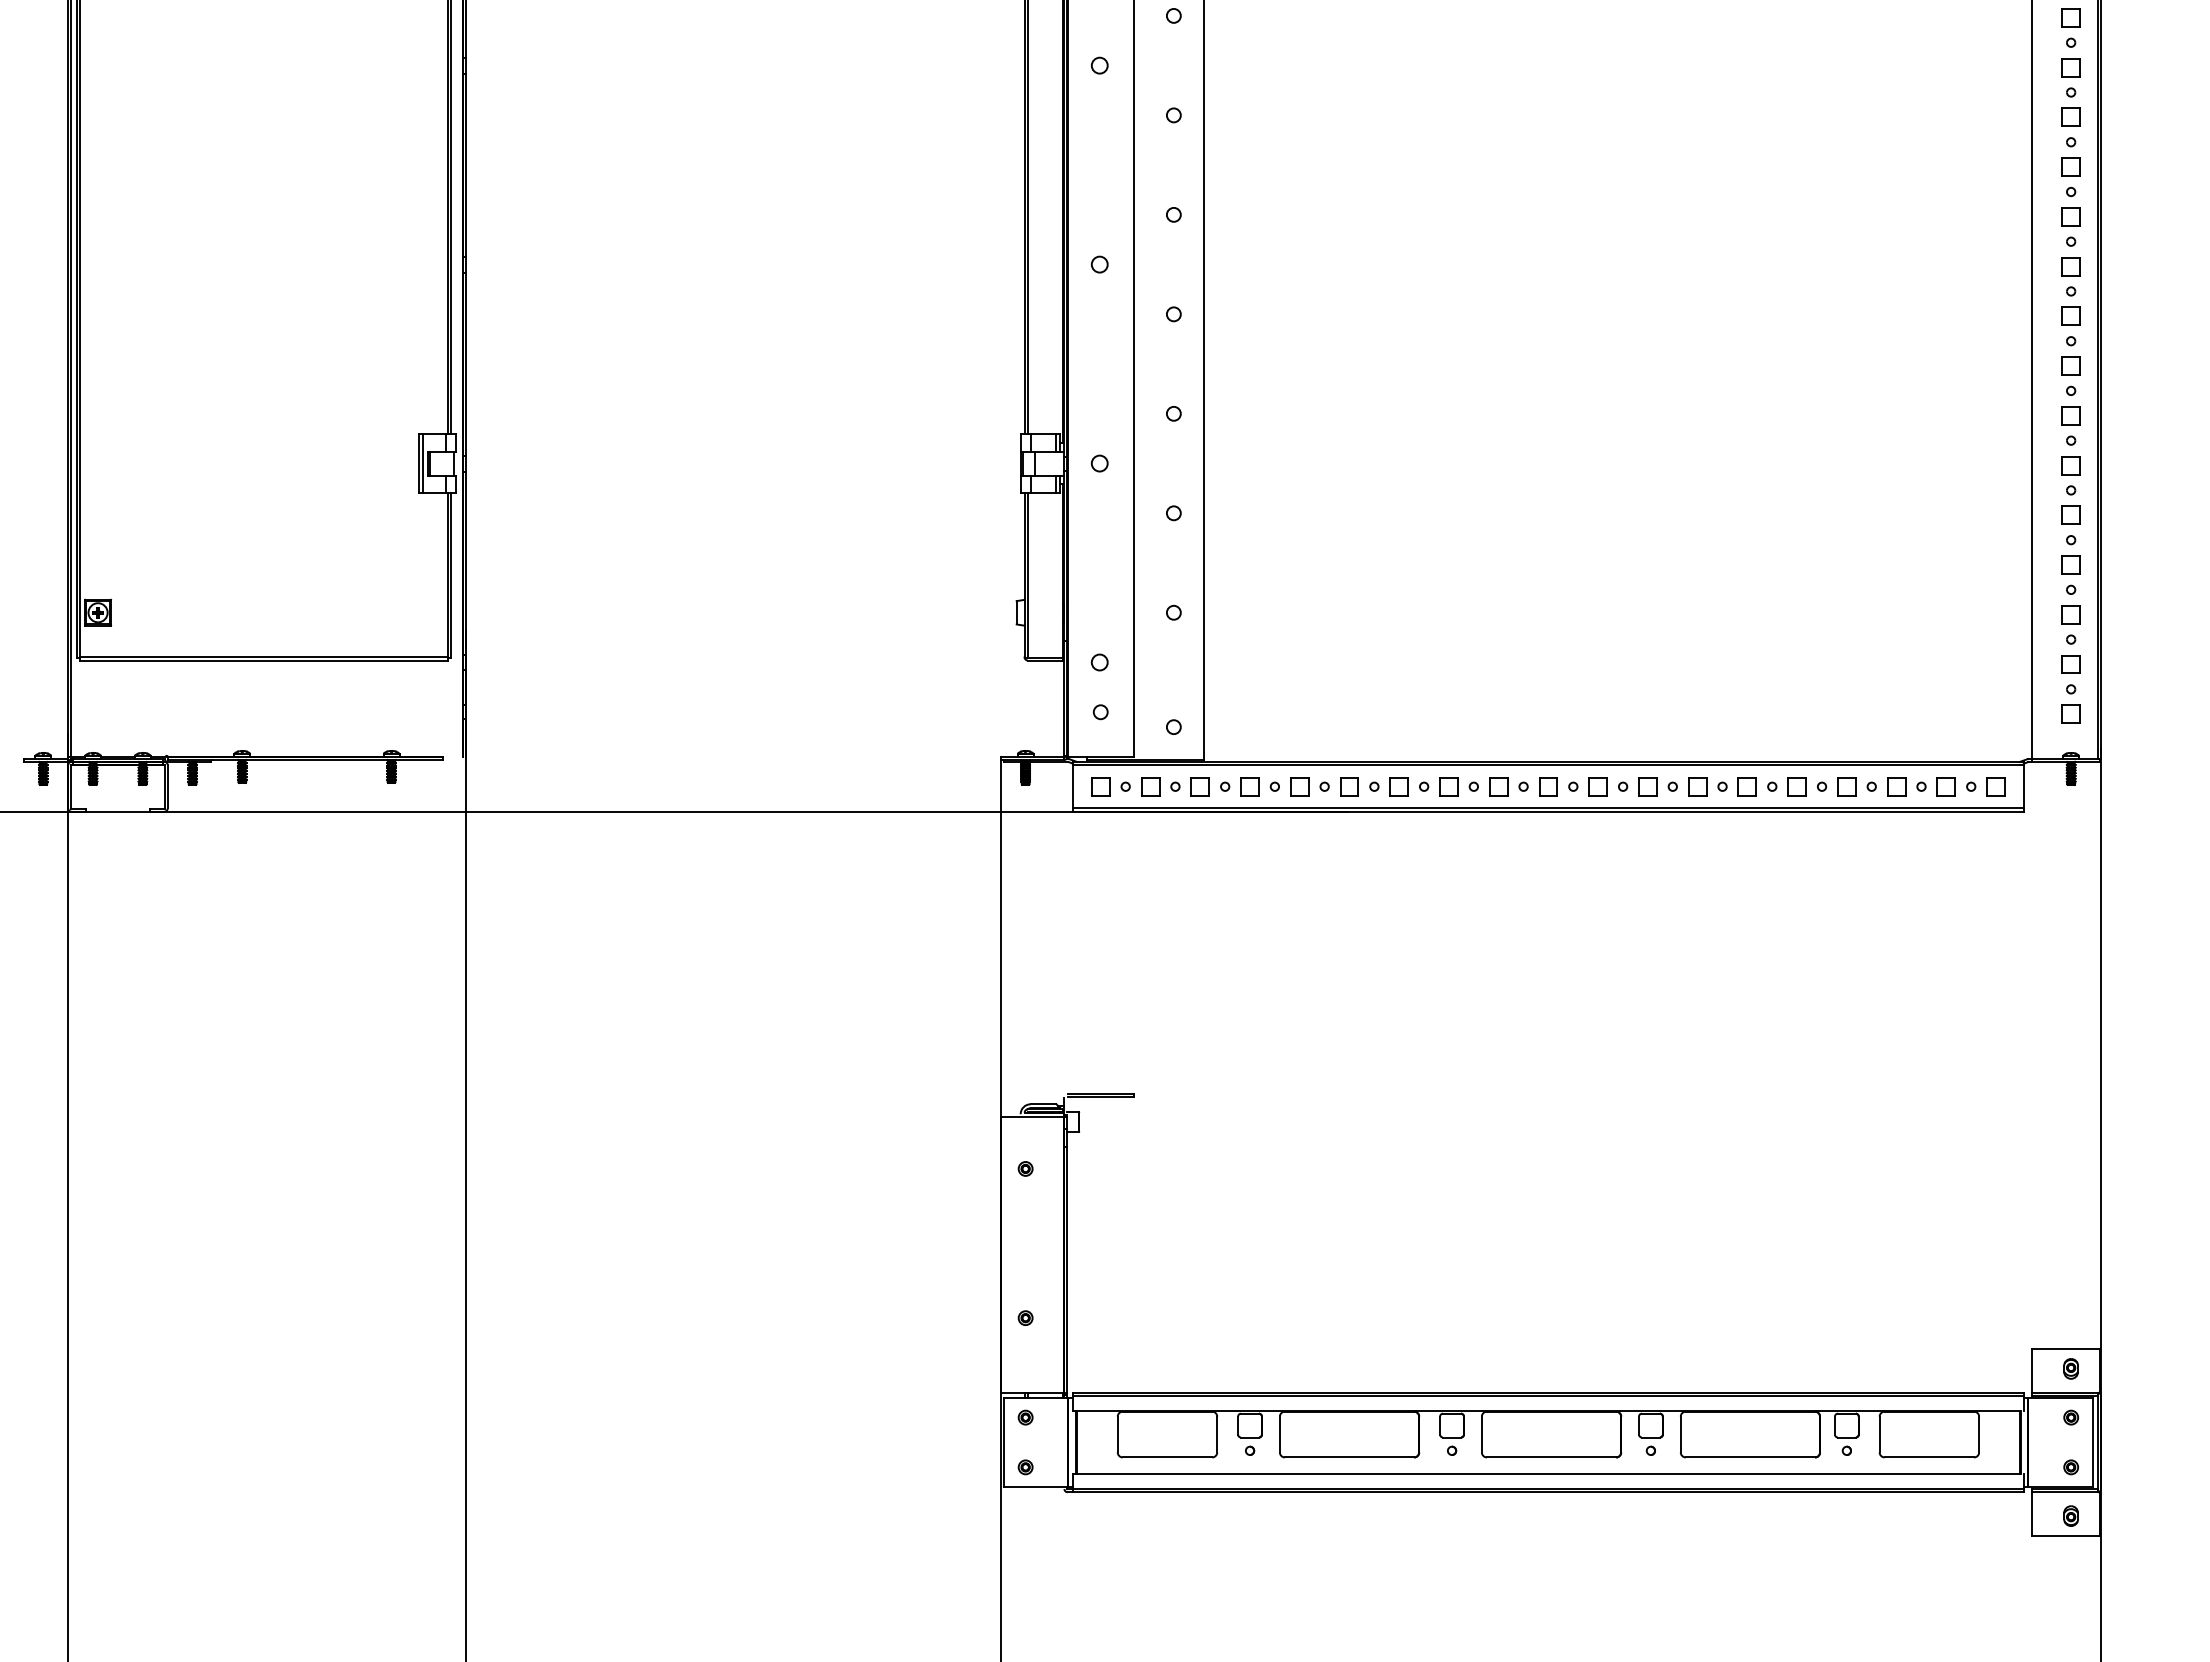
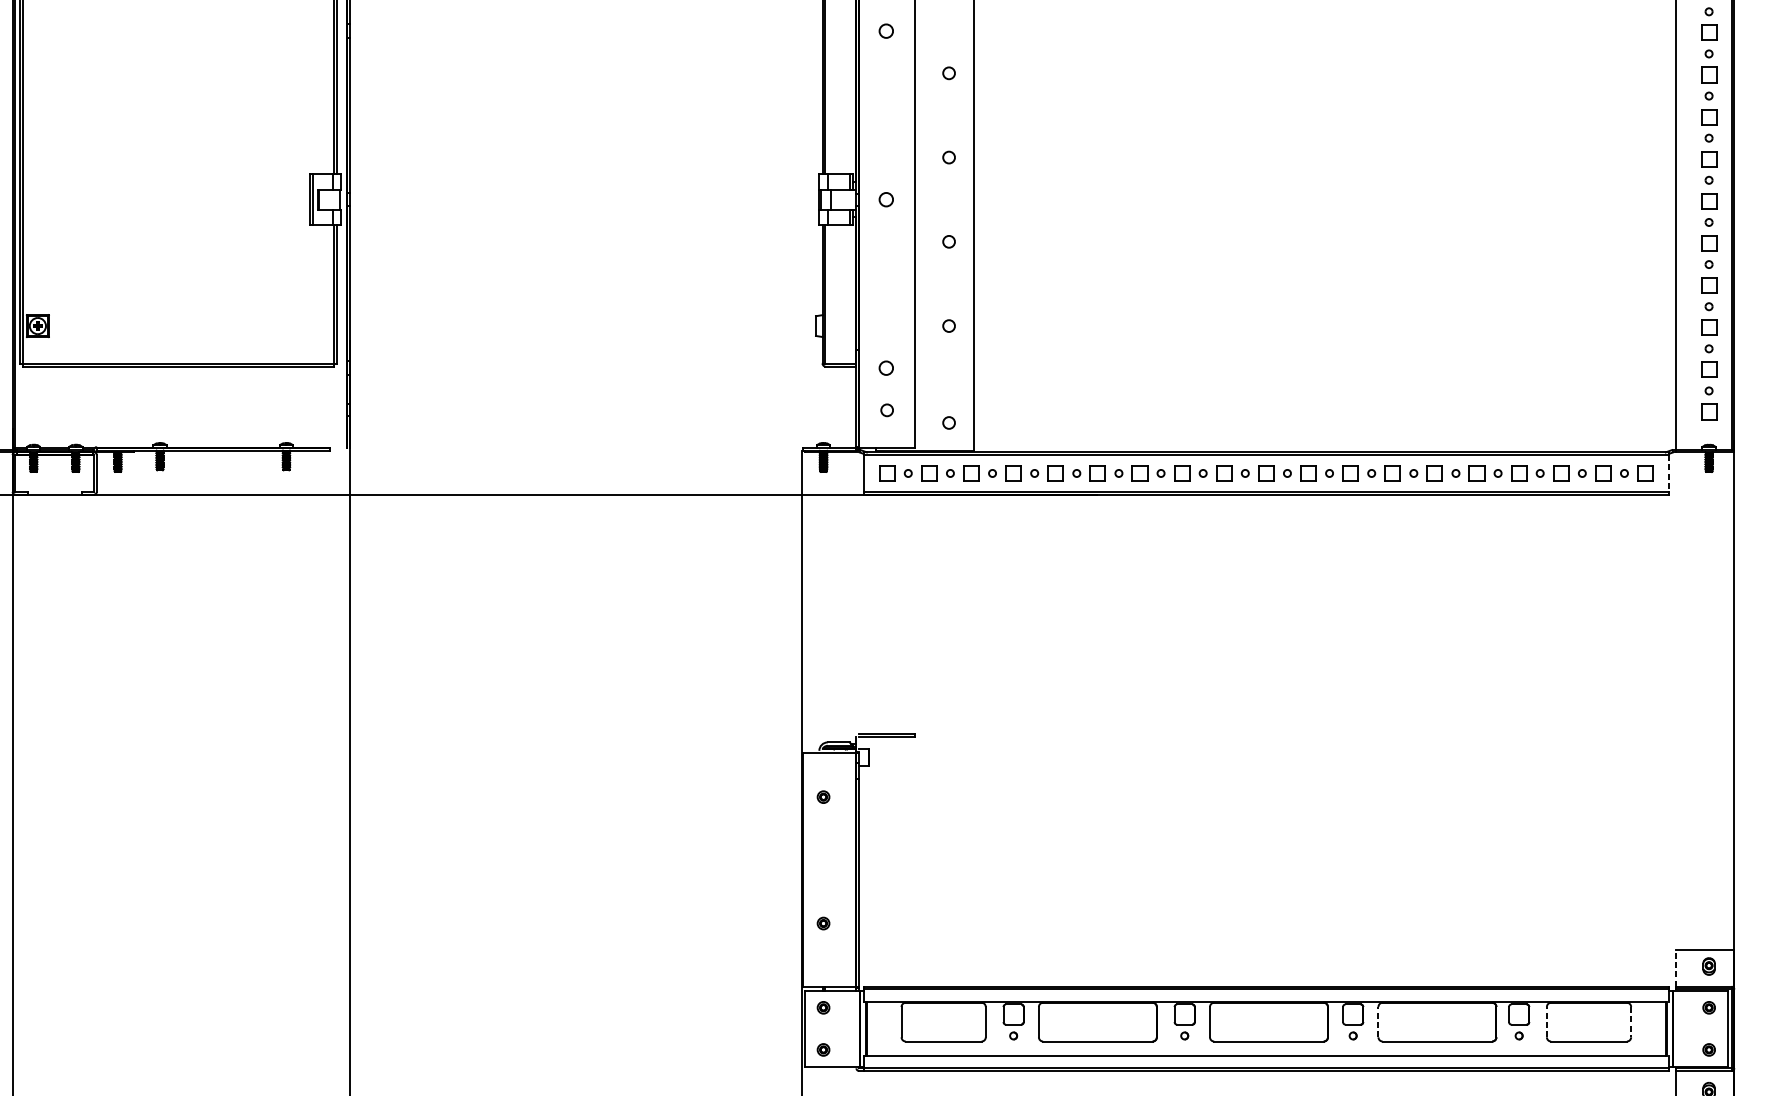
line: (2023, 786) -> (1668, 473), solid -> dashed
line: (2032, 1370) -> (1676, 967), solid -> dashed
line: (1680, 1434) -> (1378, 1022), solid -> dashed
line: (1879, 1434) -> (1546, 1022), solid -> dashed
line: (1979, 1434) -> (1631, 1022), solid -> dashed

